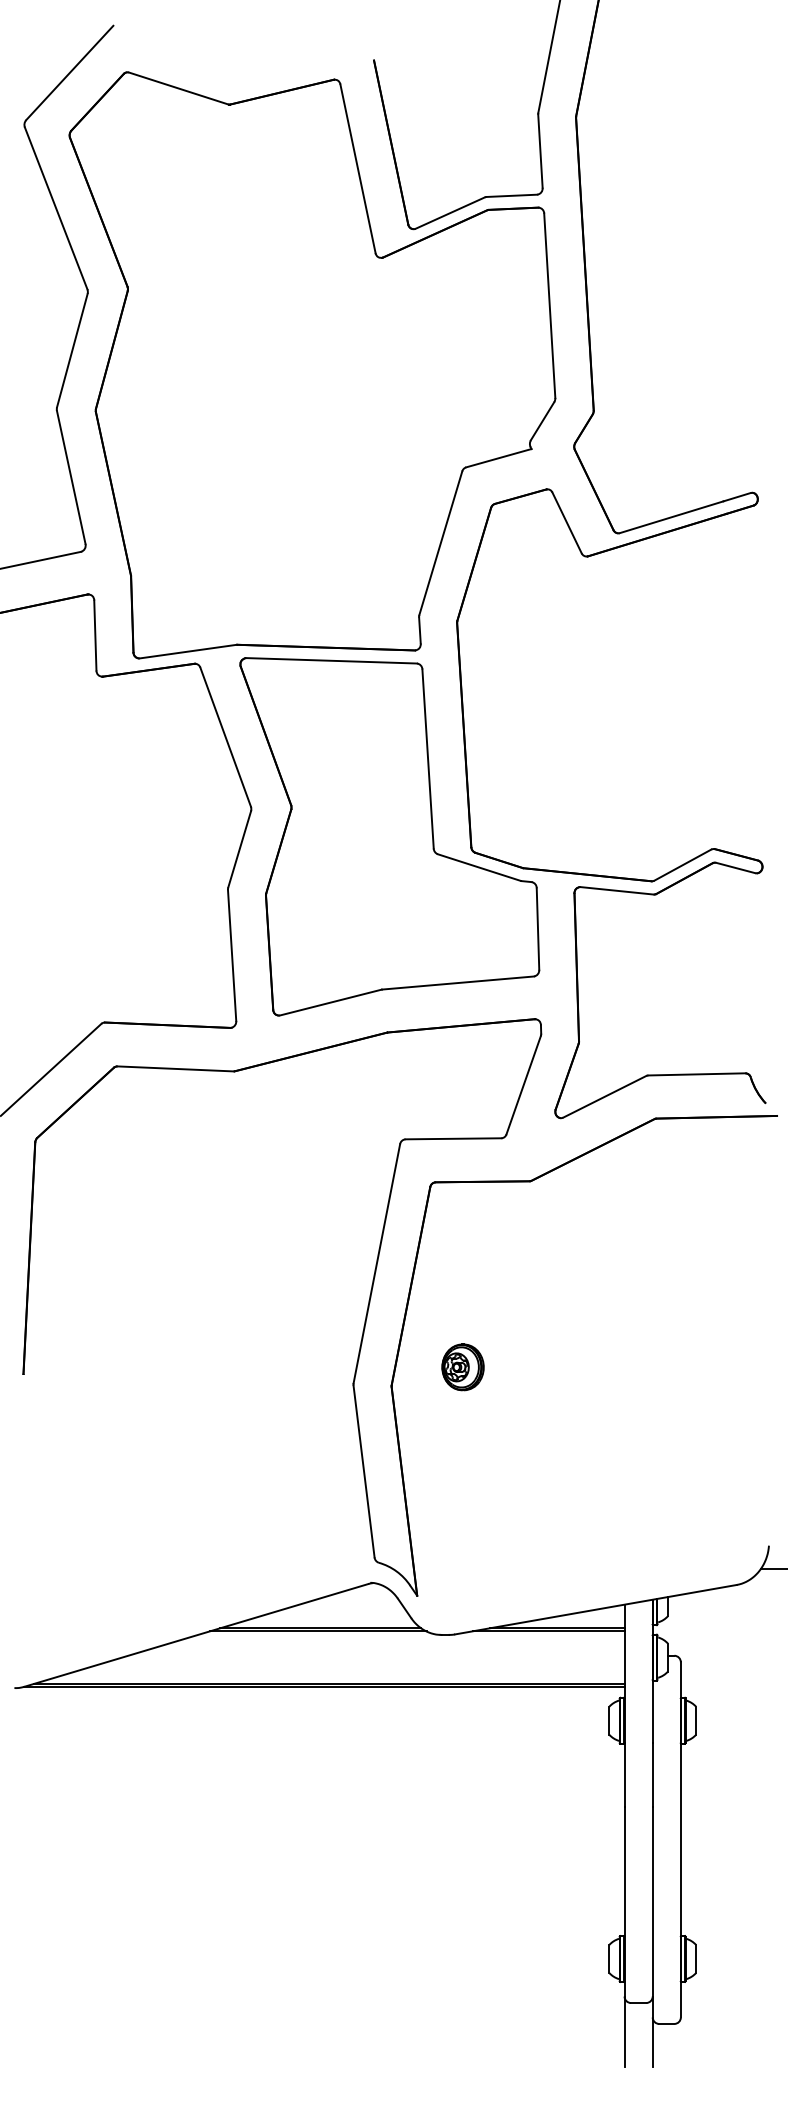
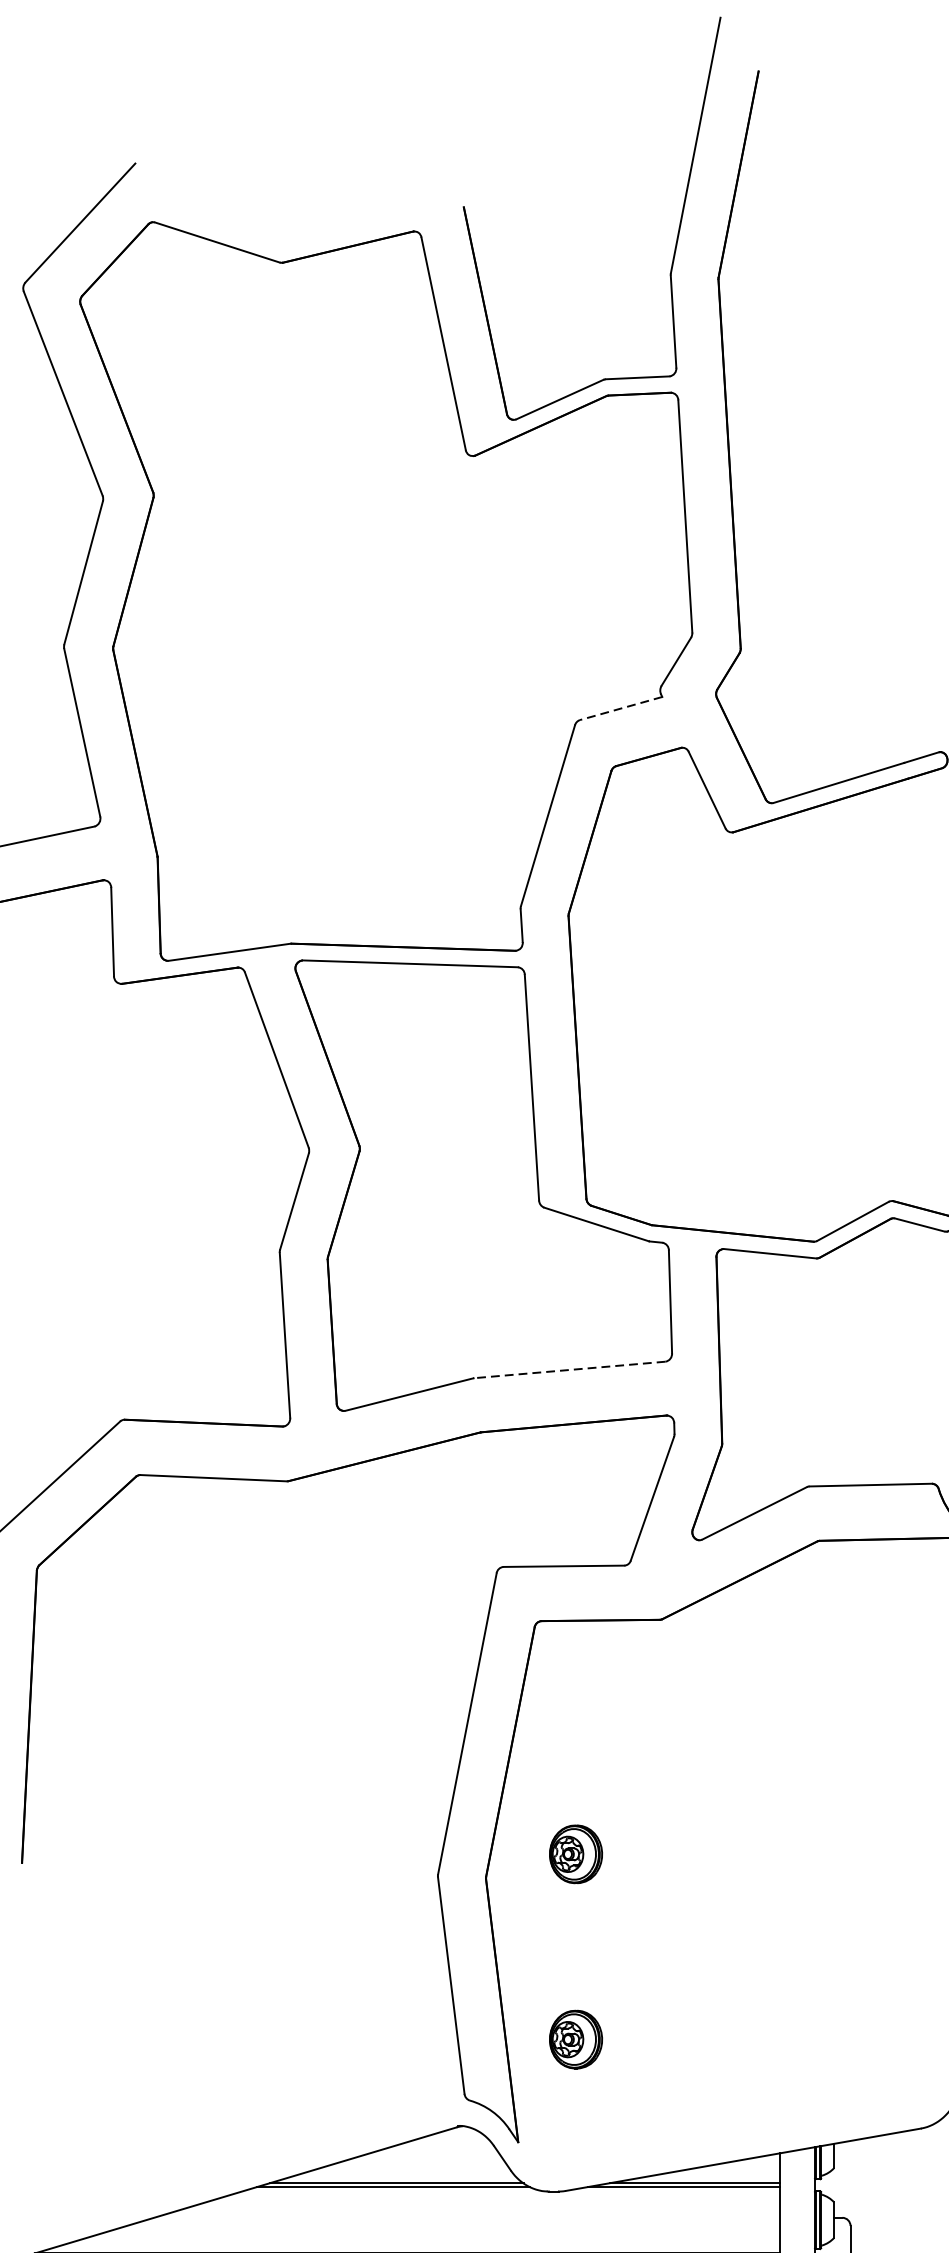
line: (498, 458) -> (620, 708), solid -> dashed
line: (457, 983) -> (569, 1370), solid -> dashed
part: (462, 1514) -> (575, 2039), added

